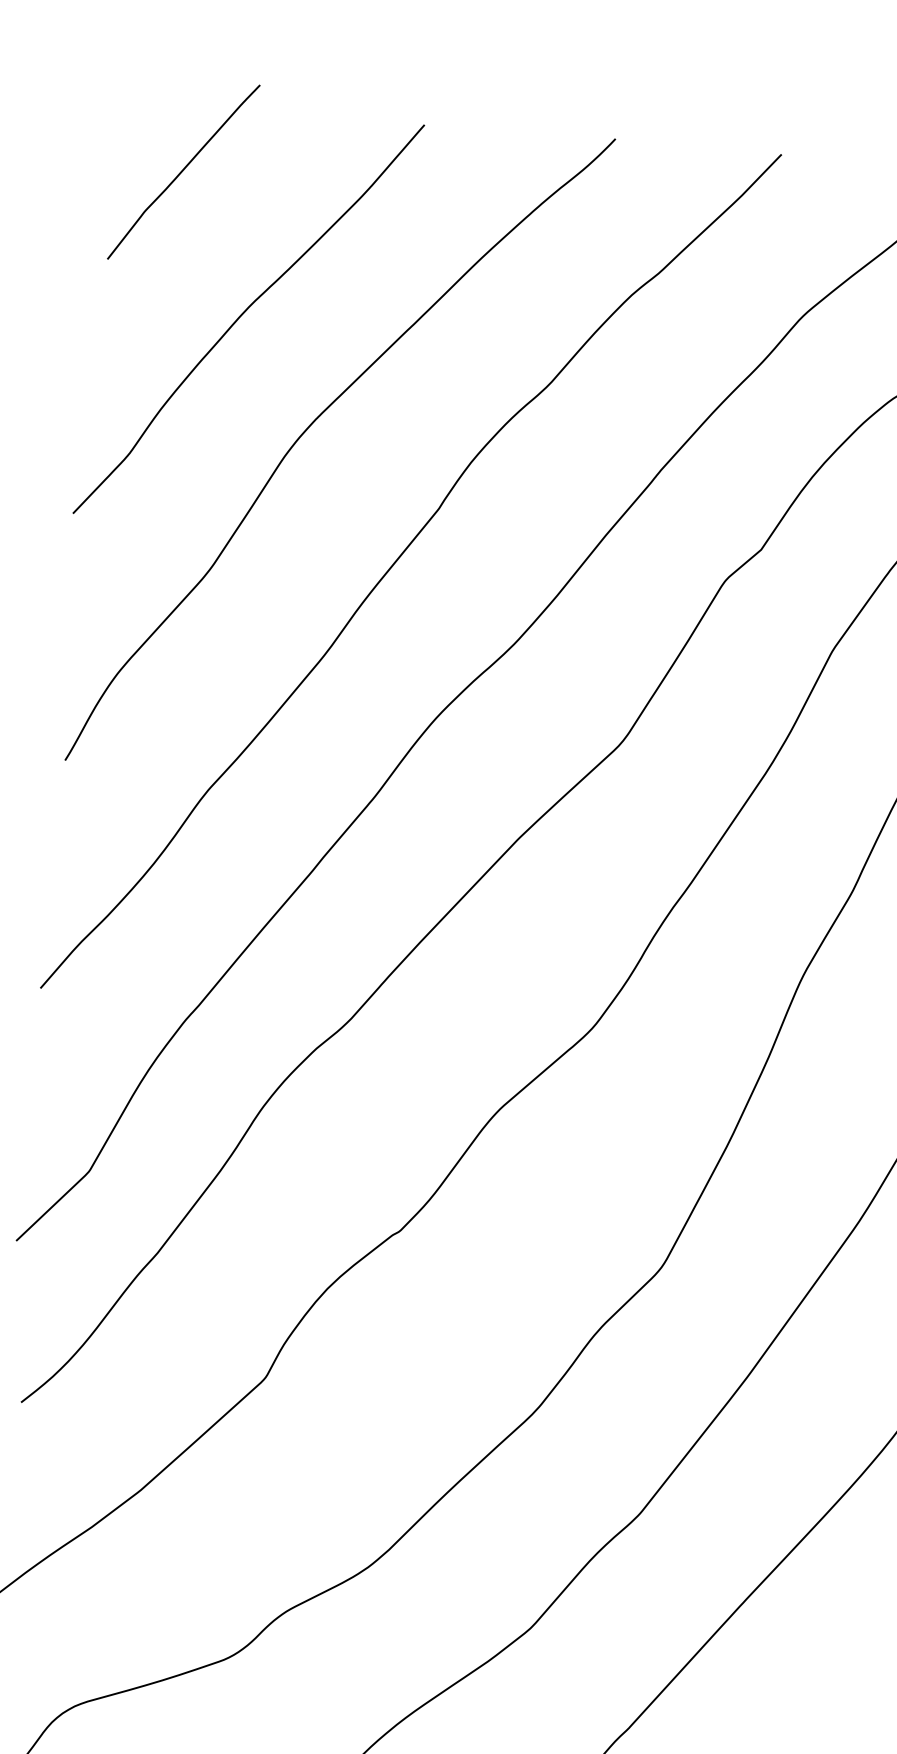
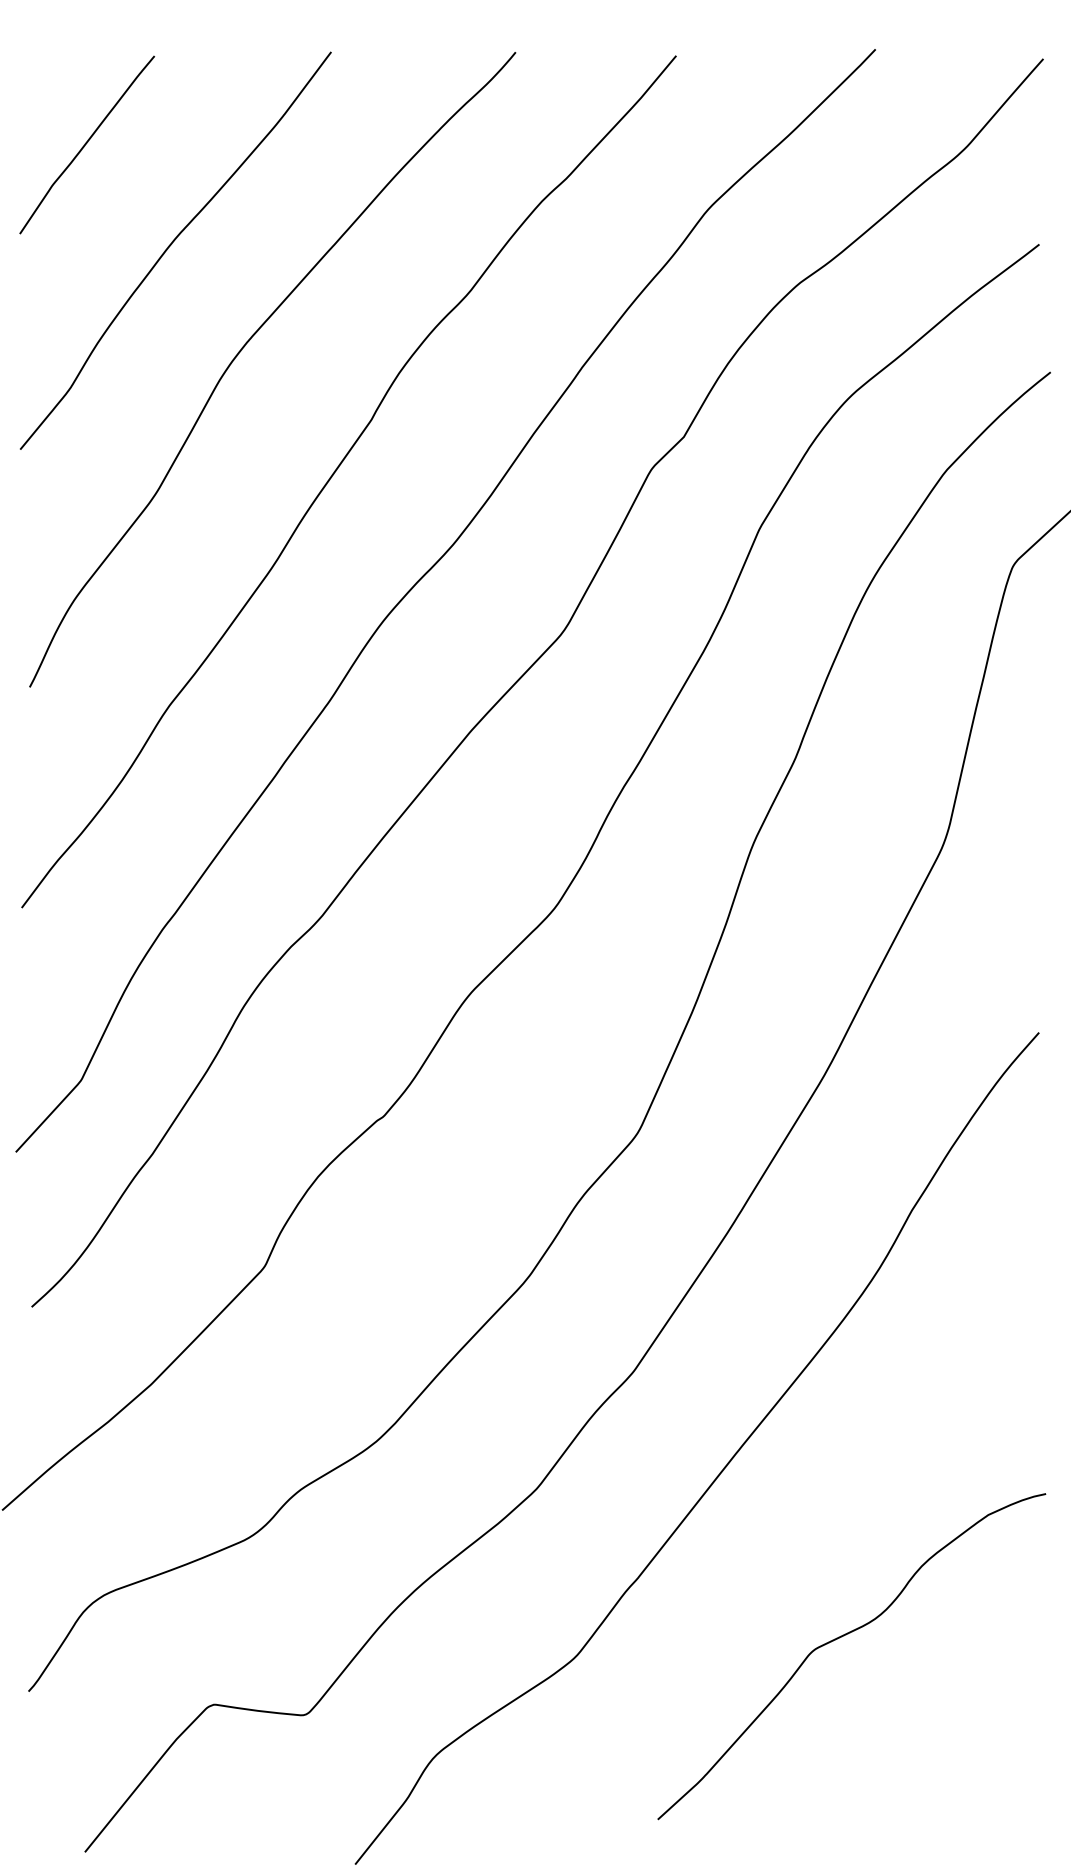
curve: (184, 170) -> (87, 143), moved

